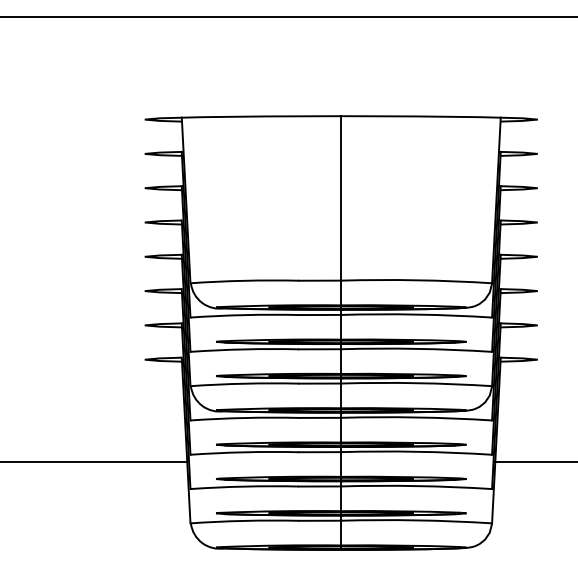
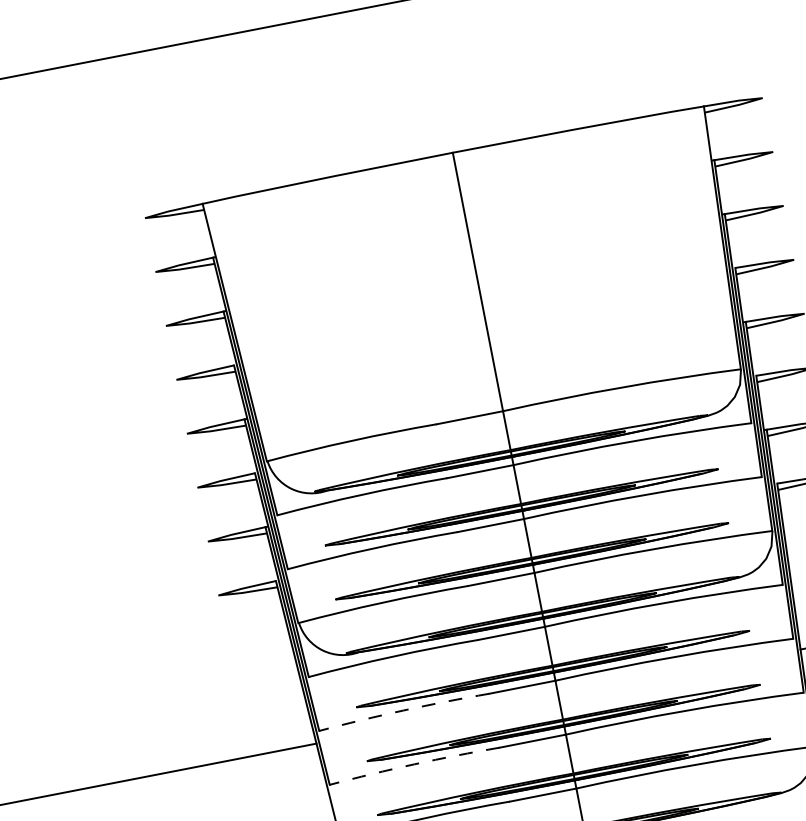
arc: (244, 452) -> (403, 710), solid -> dashed
arc: (244, 486) -> (413, 764), solid -> dashed

